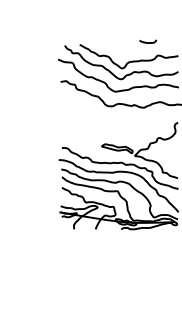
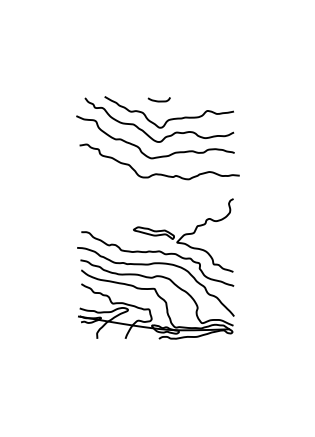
curve: (147, 42) -> (158, 100), moved

